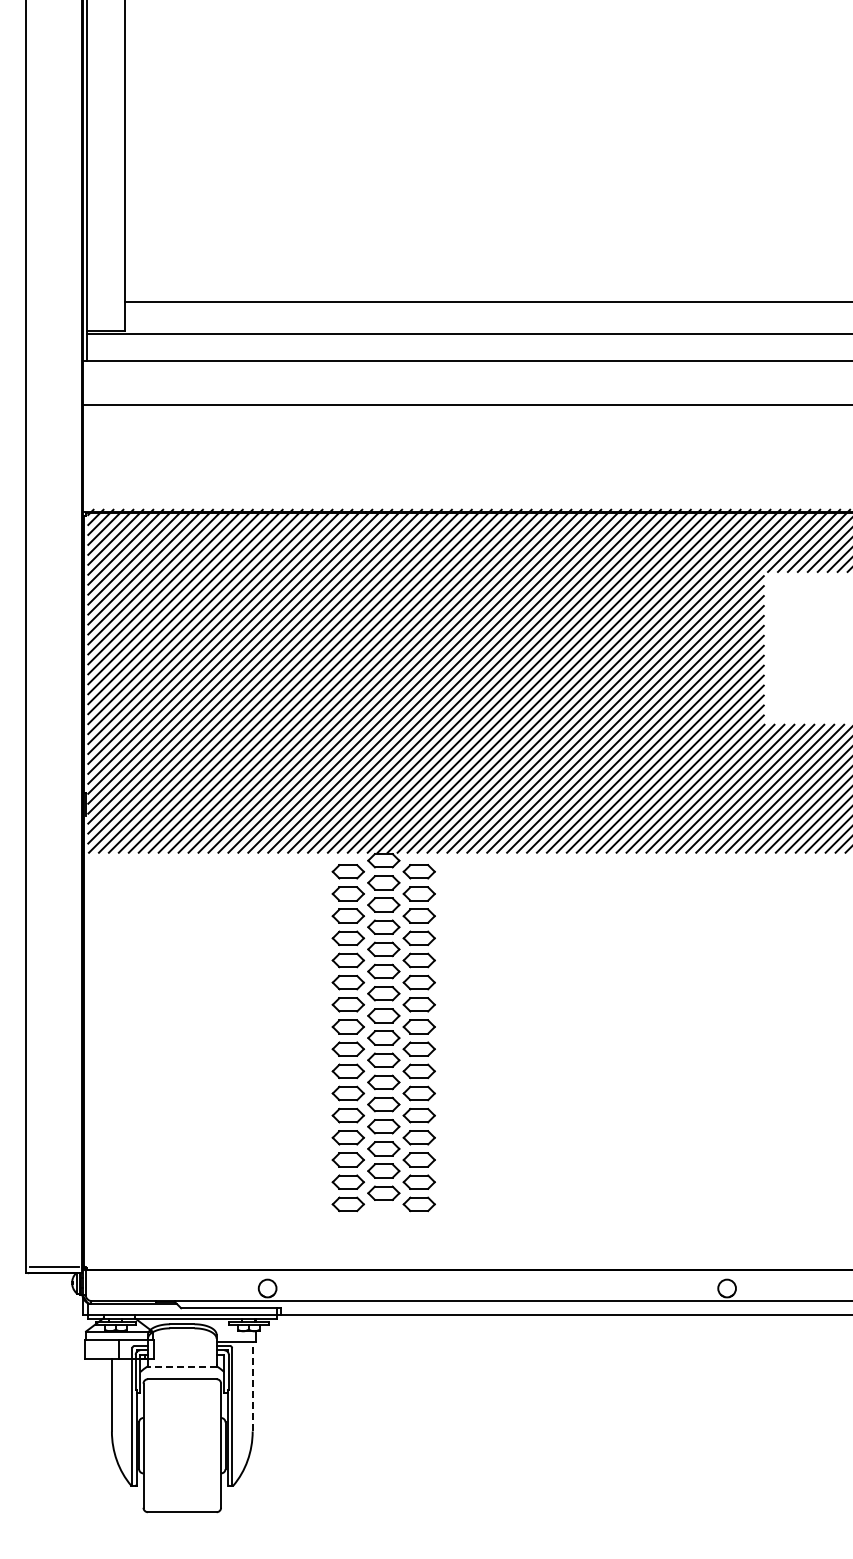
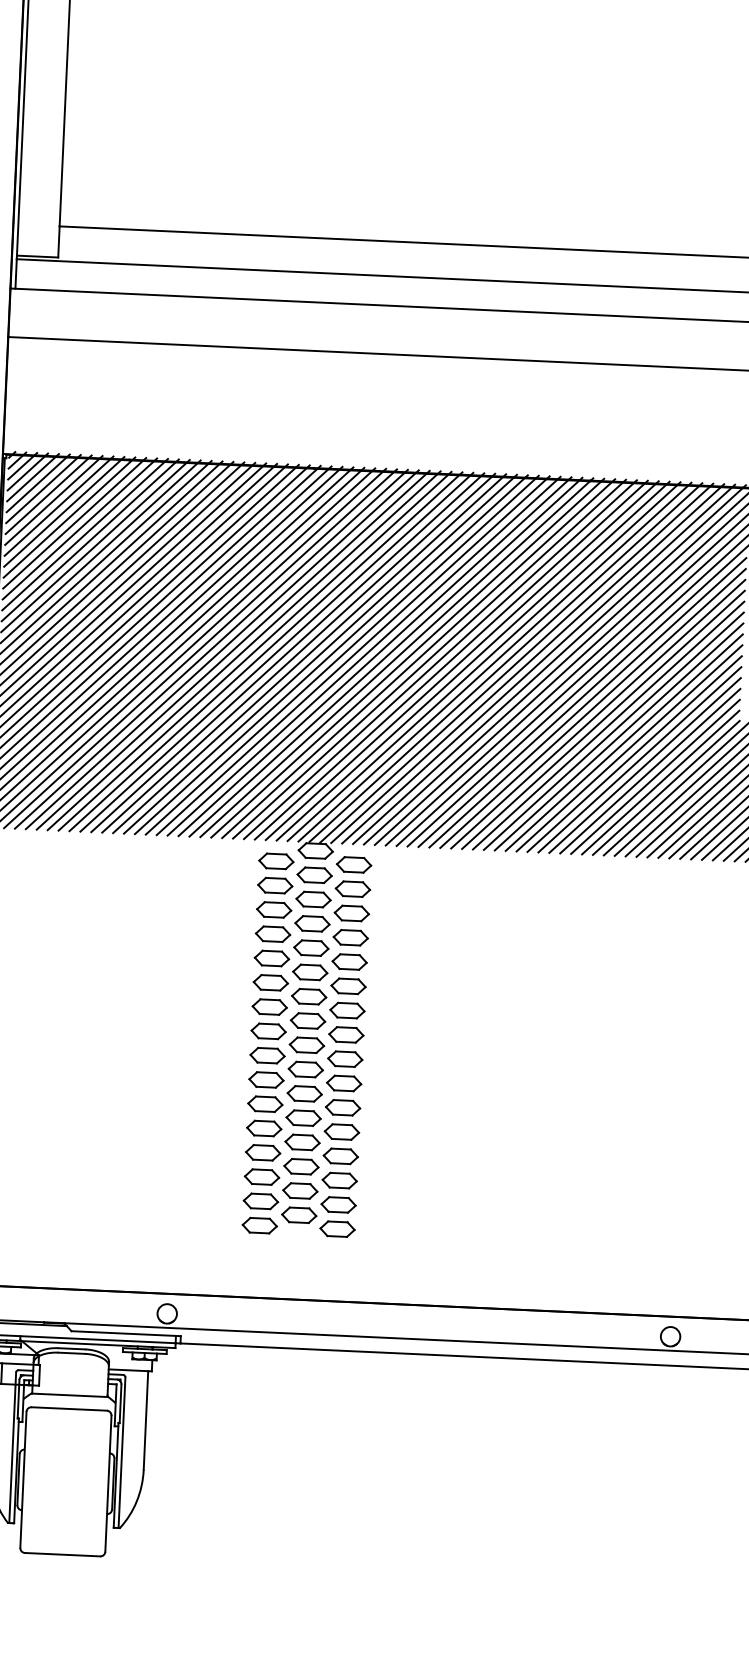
line: (181, 1366) -> (68, 1395), dashed -> solid
line: (252, 1386) -> (145, 1420), dashed -> solid

